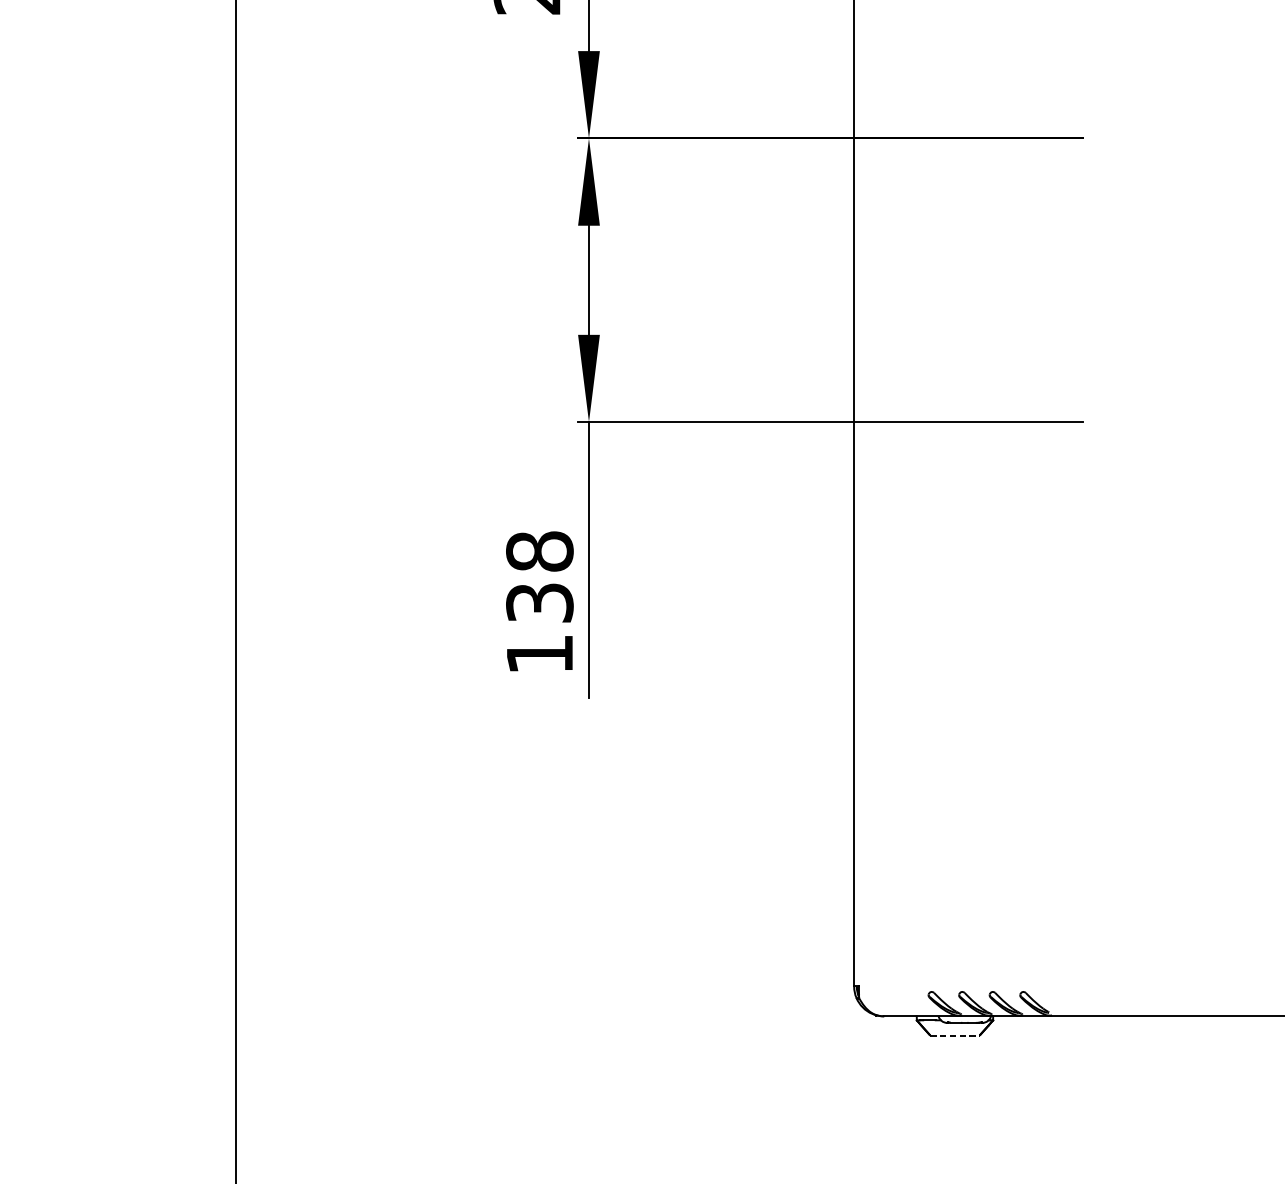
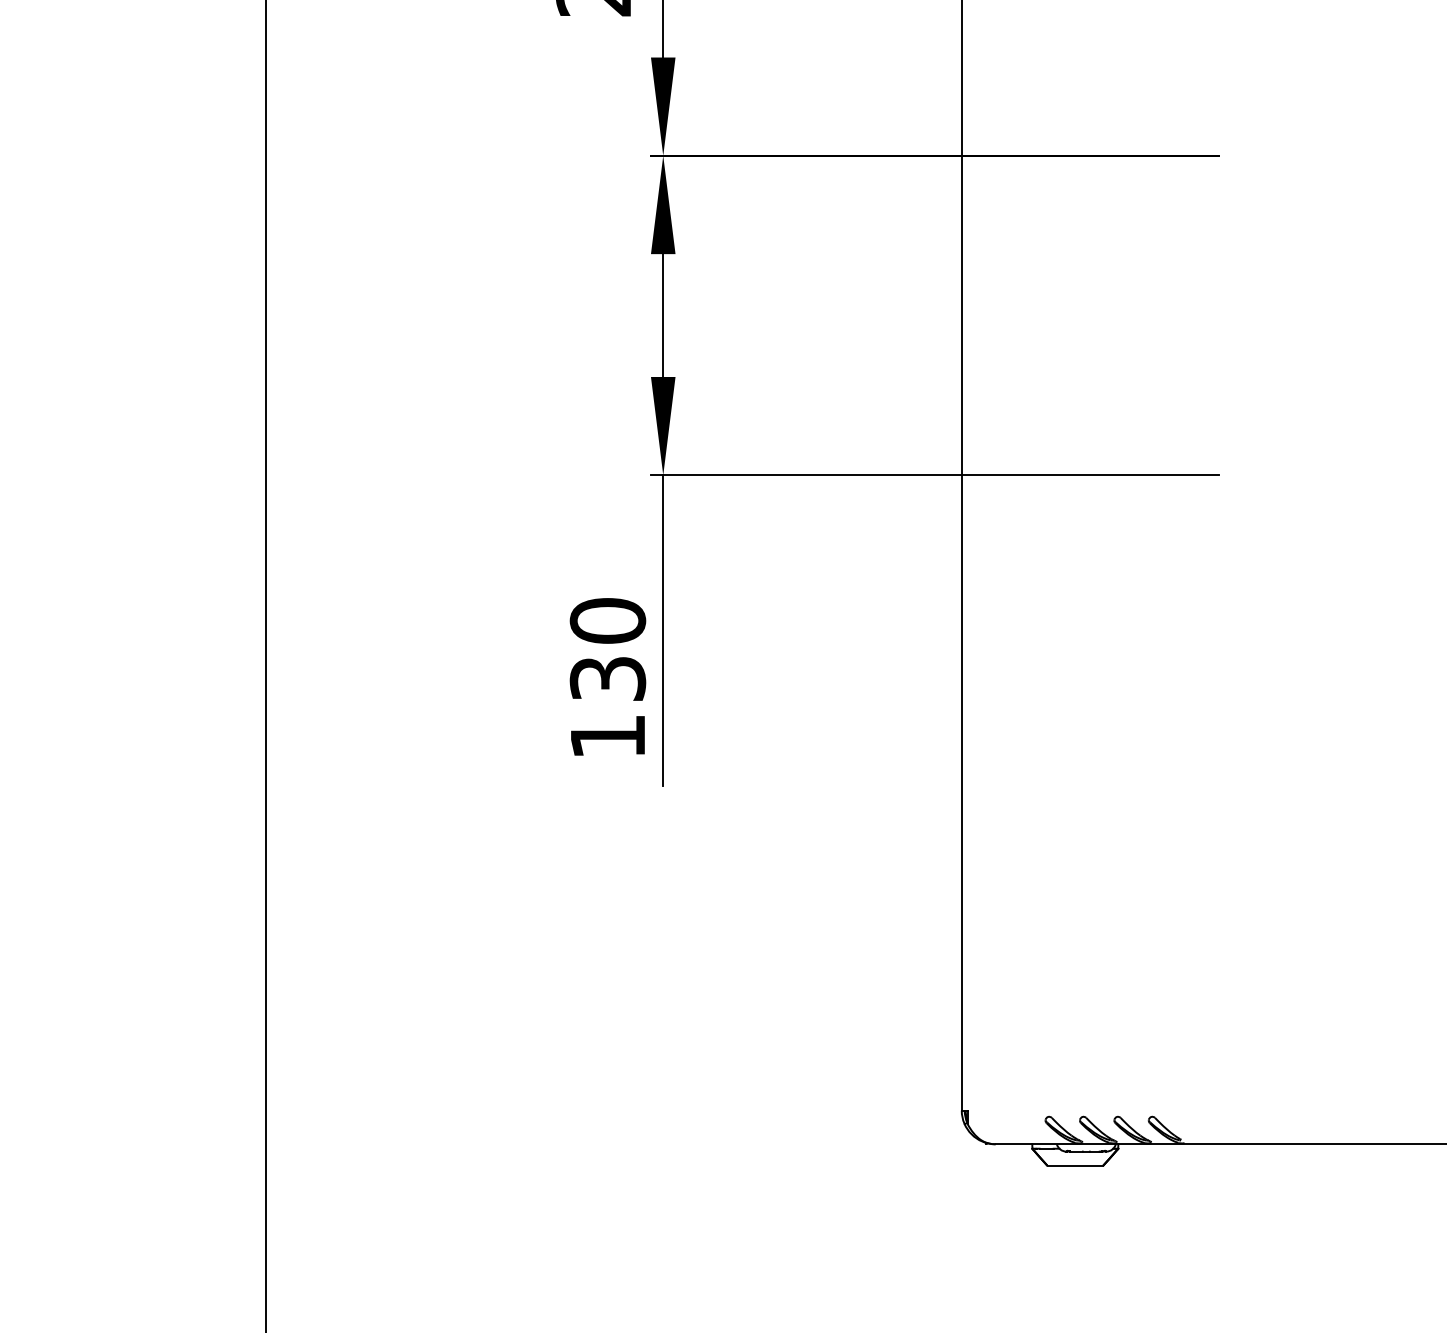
text: (539, 551) -> (607, 620), 138 -> 130
line: (955, 1035) -> (1075, 1165), dashed -> solid

